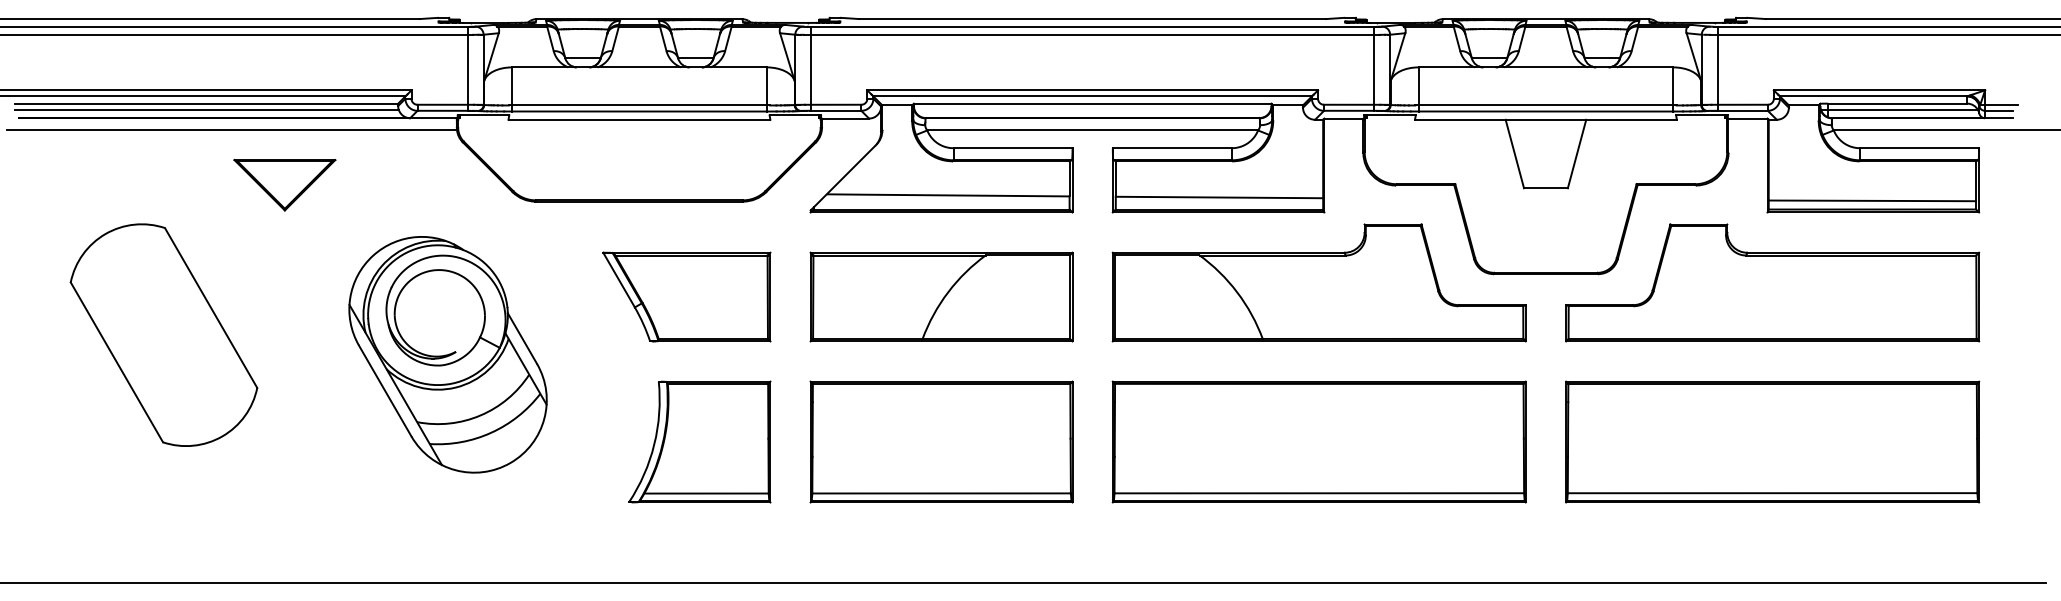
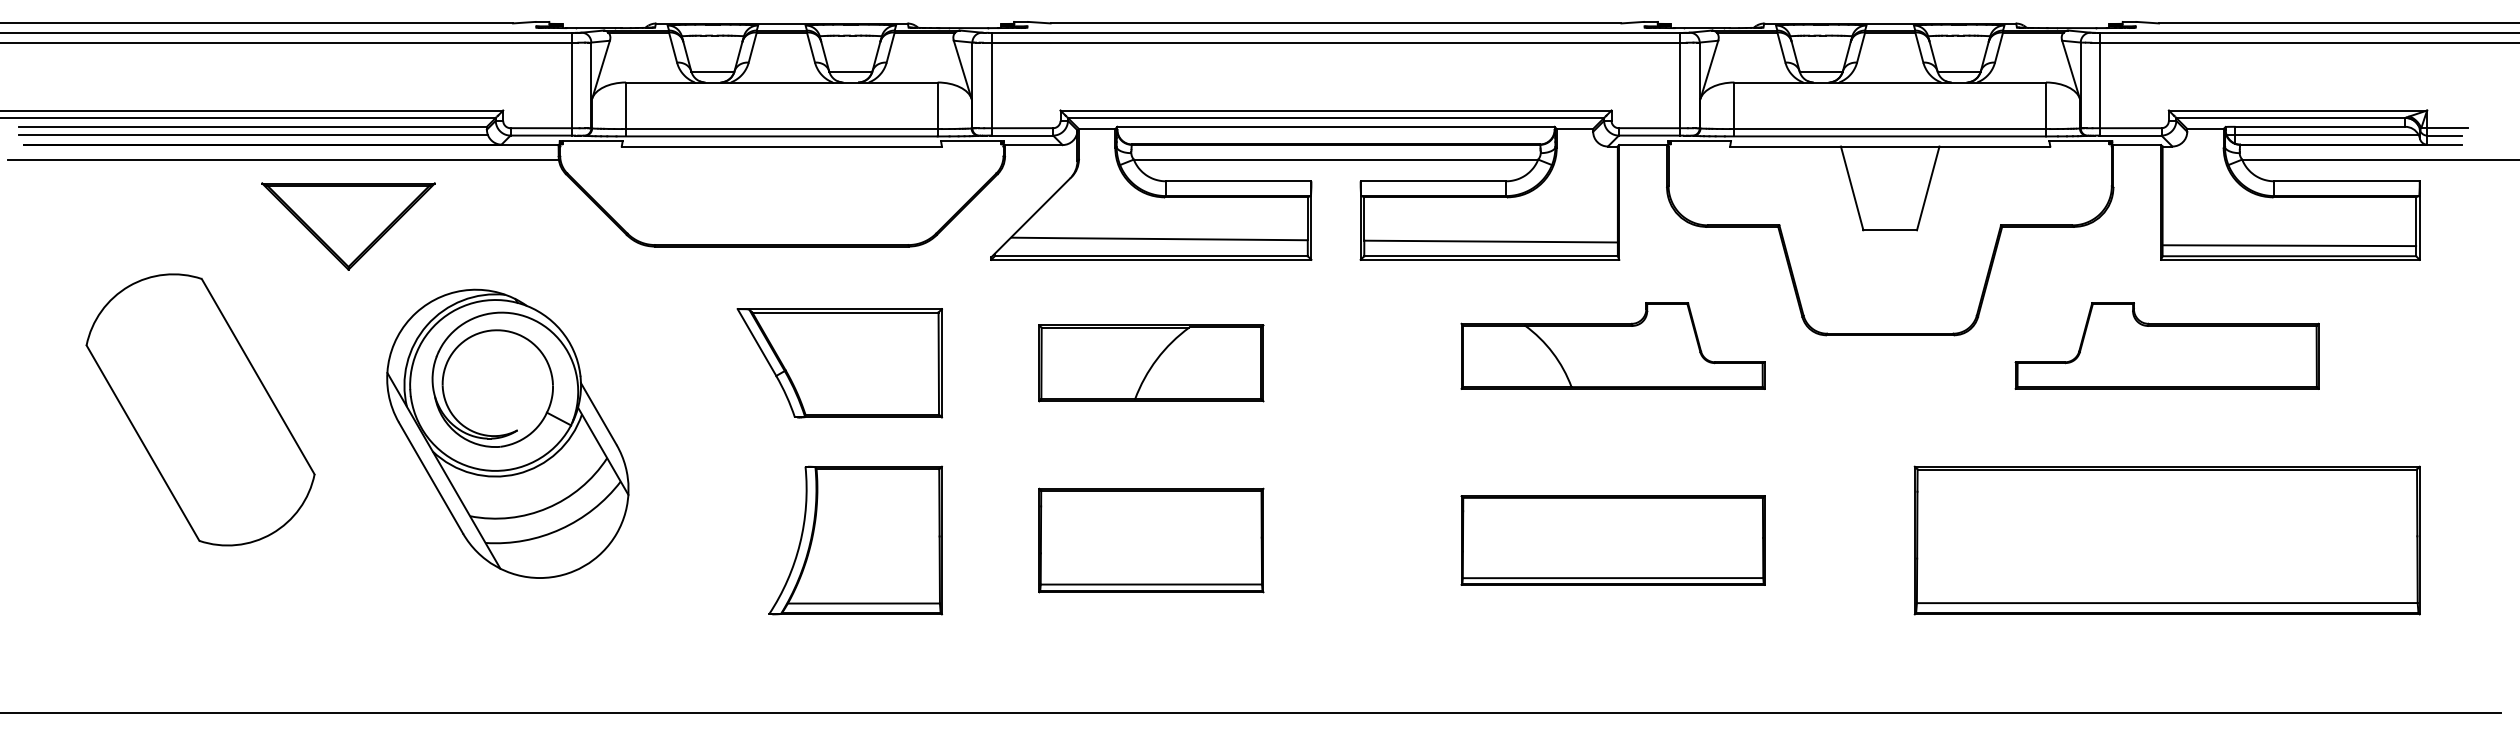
part: (284, 185) -> (347, 226), size x1.4
part: (1318, 282) -> (1612, 345), size x0.6
part: (1771, 282) -> (2166, 345), size x0.6
part: (941, 297) -> (1151, 363), size x0.7
part: (447, 354) -> (507, 433), moved
part: (941, 441) -> (1151, 540), size x0.7
part: (1318, 441) -> (1612, 540), size x0.6

